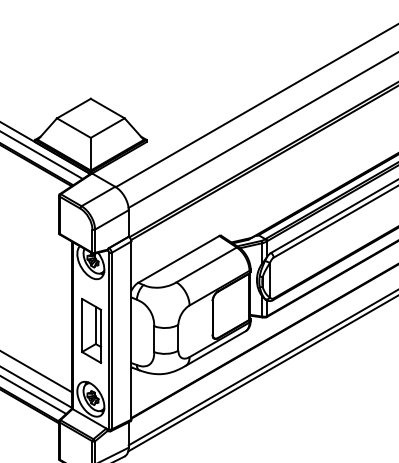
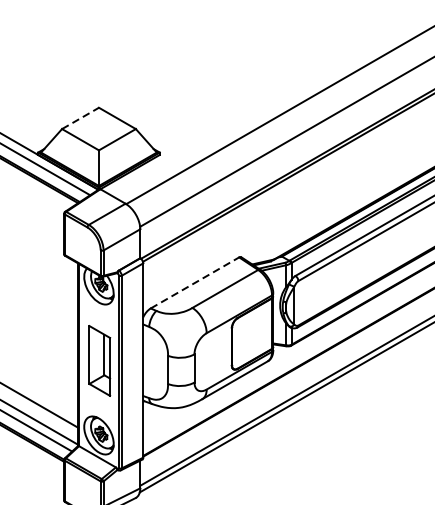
line: (73, 108) -> (80, 118), solid -> dashed
line: (178, 259) -> (194, 283), solid -> dashed

